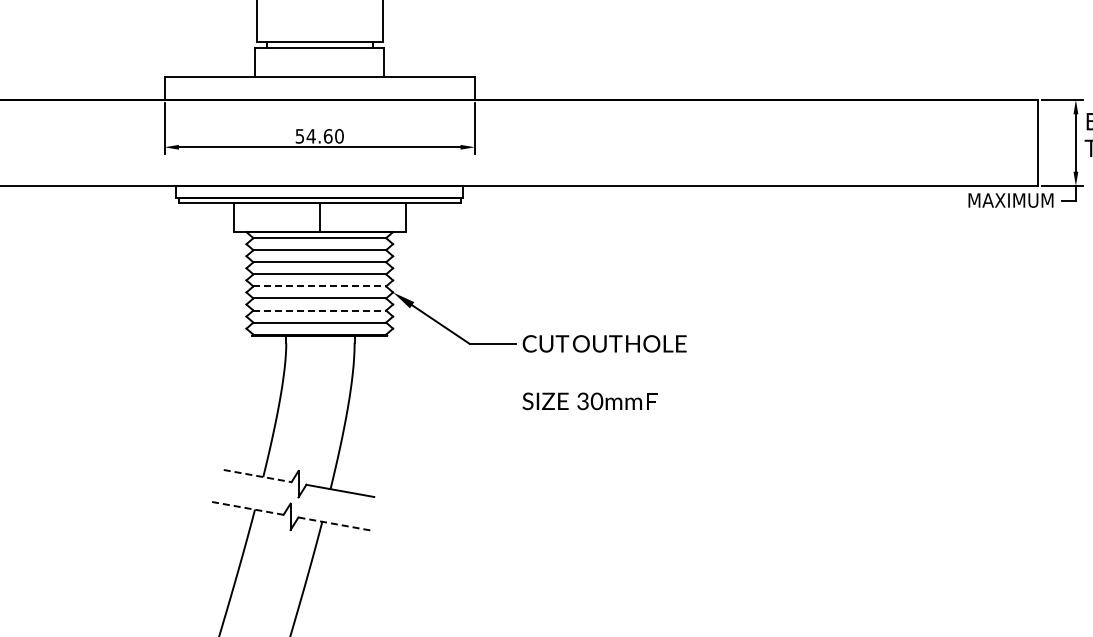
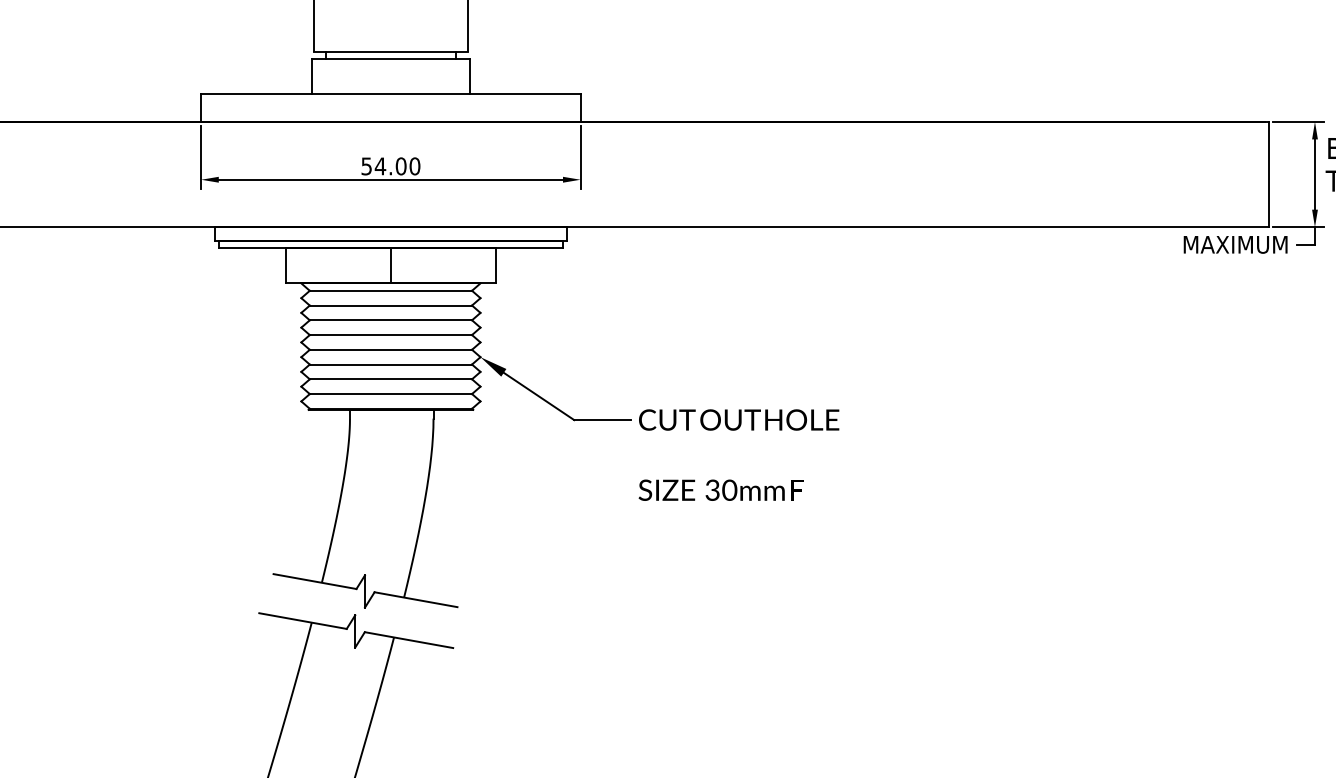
text: (328, 136) -> (401, 166), 54.60 -> 54.00
line: (320, 286) -> (391, 349), dashed -> solid
line: (320, 310) -> (391, 379), dashed -> solid
line: (258, 476) -> (316, 582), dashed -> solid
line: (248, 508) -> (303, 621), dashed -> solid
line: (334, 523) -> (408, 639), dashed -> solid

